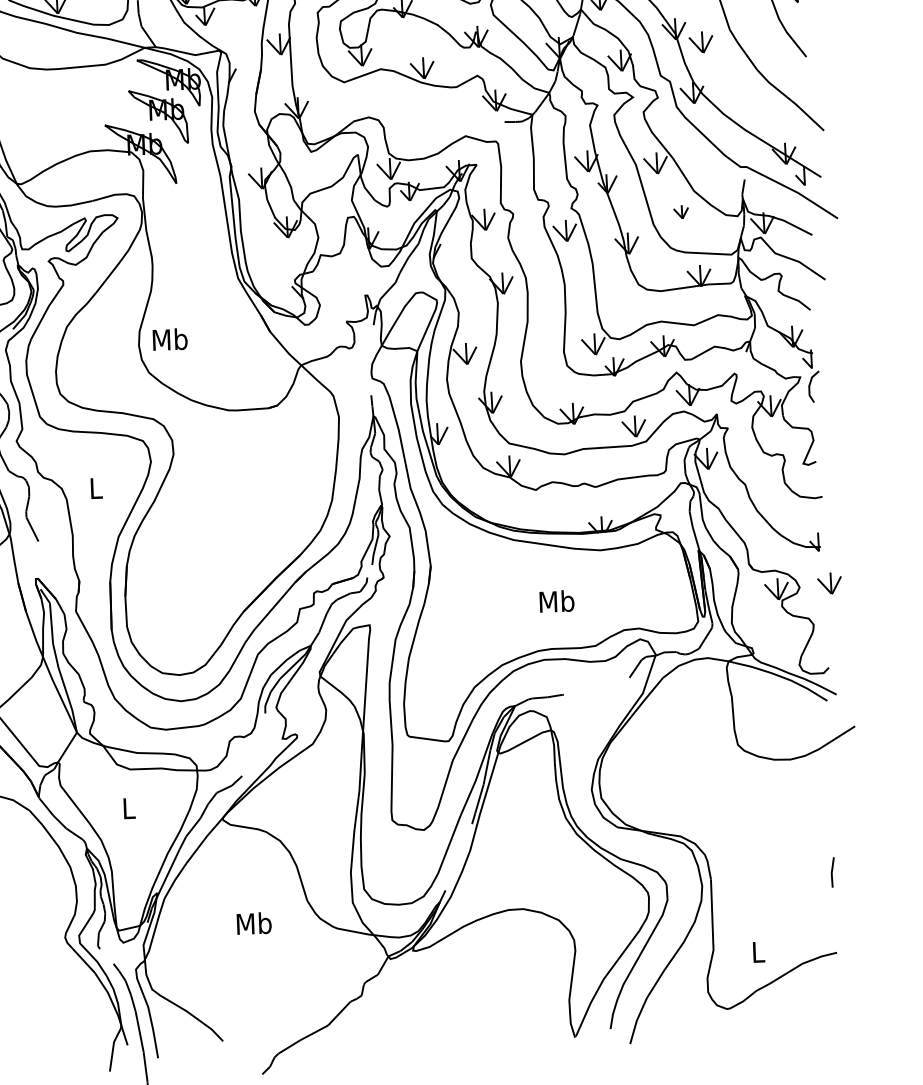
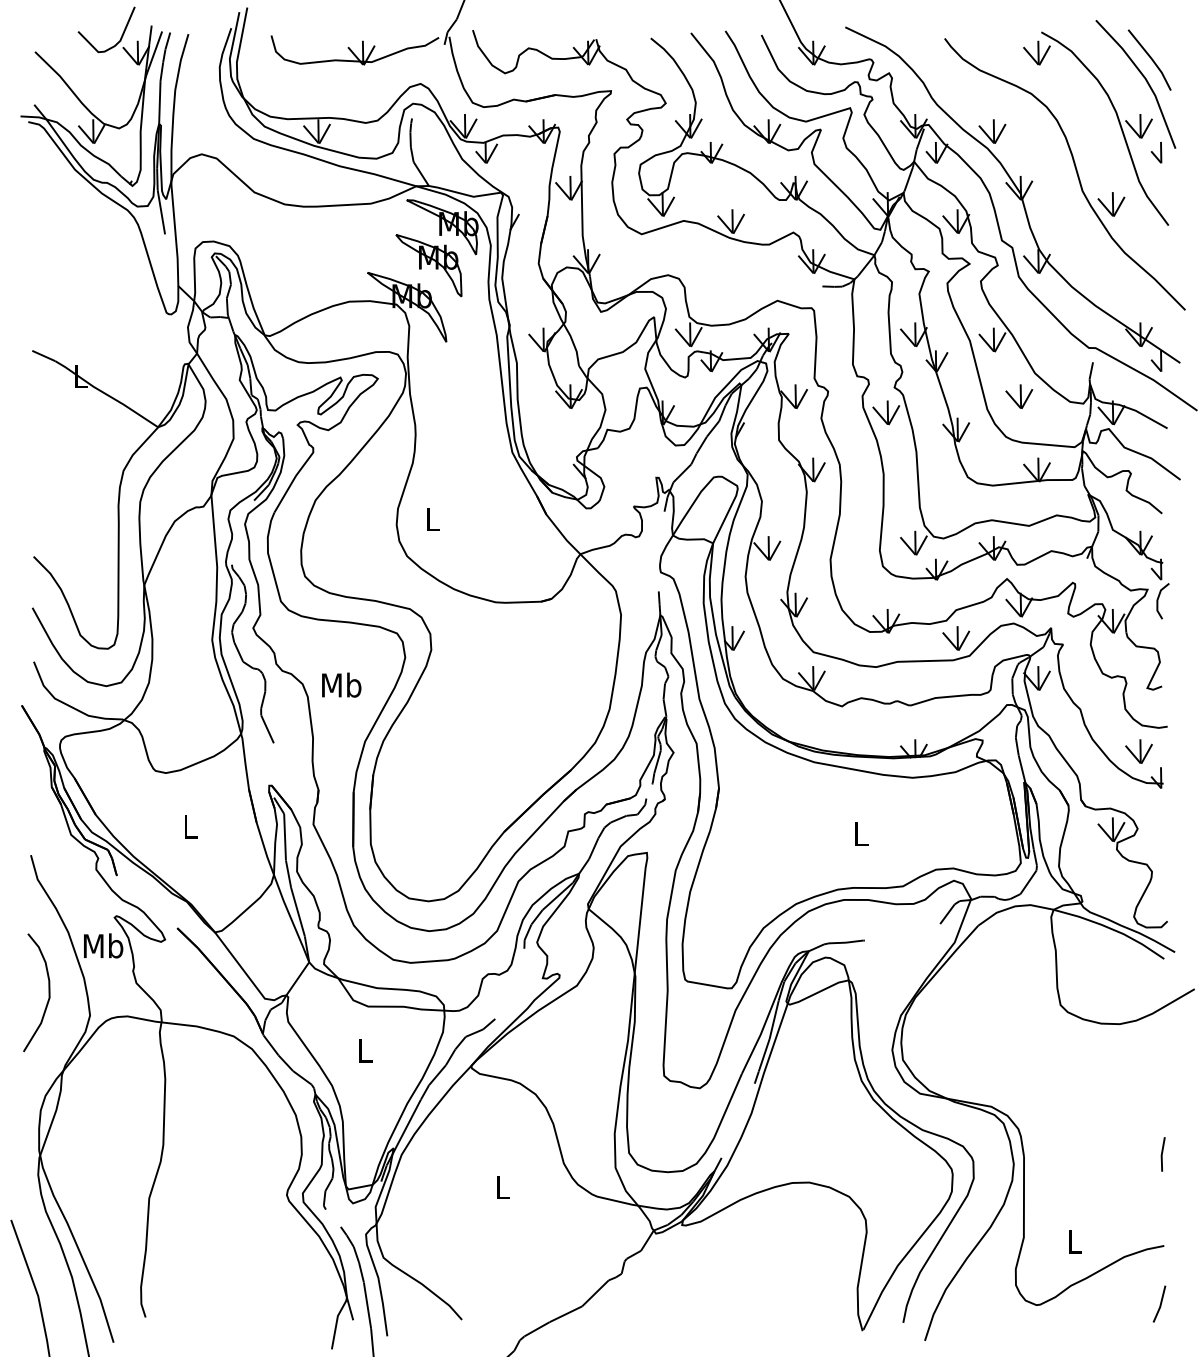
part: (701, 42) -> (1111, 204), moved
part: (681, 212) -> (1019, 396), size x1.67
text: (170, 338) -> (432, 518), Mb -> L
text: (95, 487) -> (341, 684), L -> Mb
part: (829, 583) -> (1138, 751), moved
text: (556, 600) -> (860, 833), Mb -> L
text: (254, 922) -> (502, 1186), Mb -> L
line: (835, 1003) -> (1160, 1303), added

